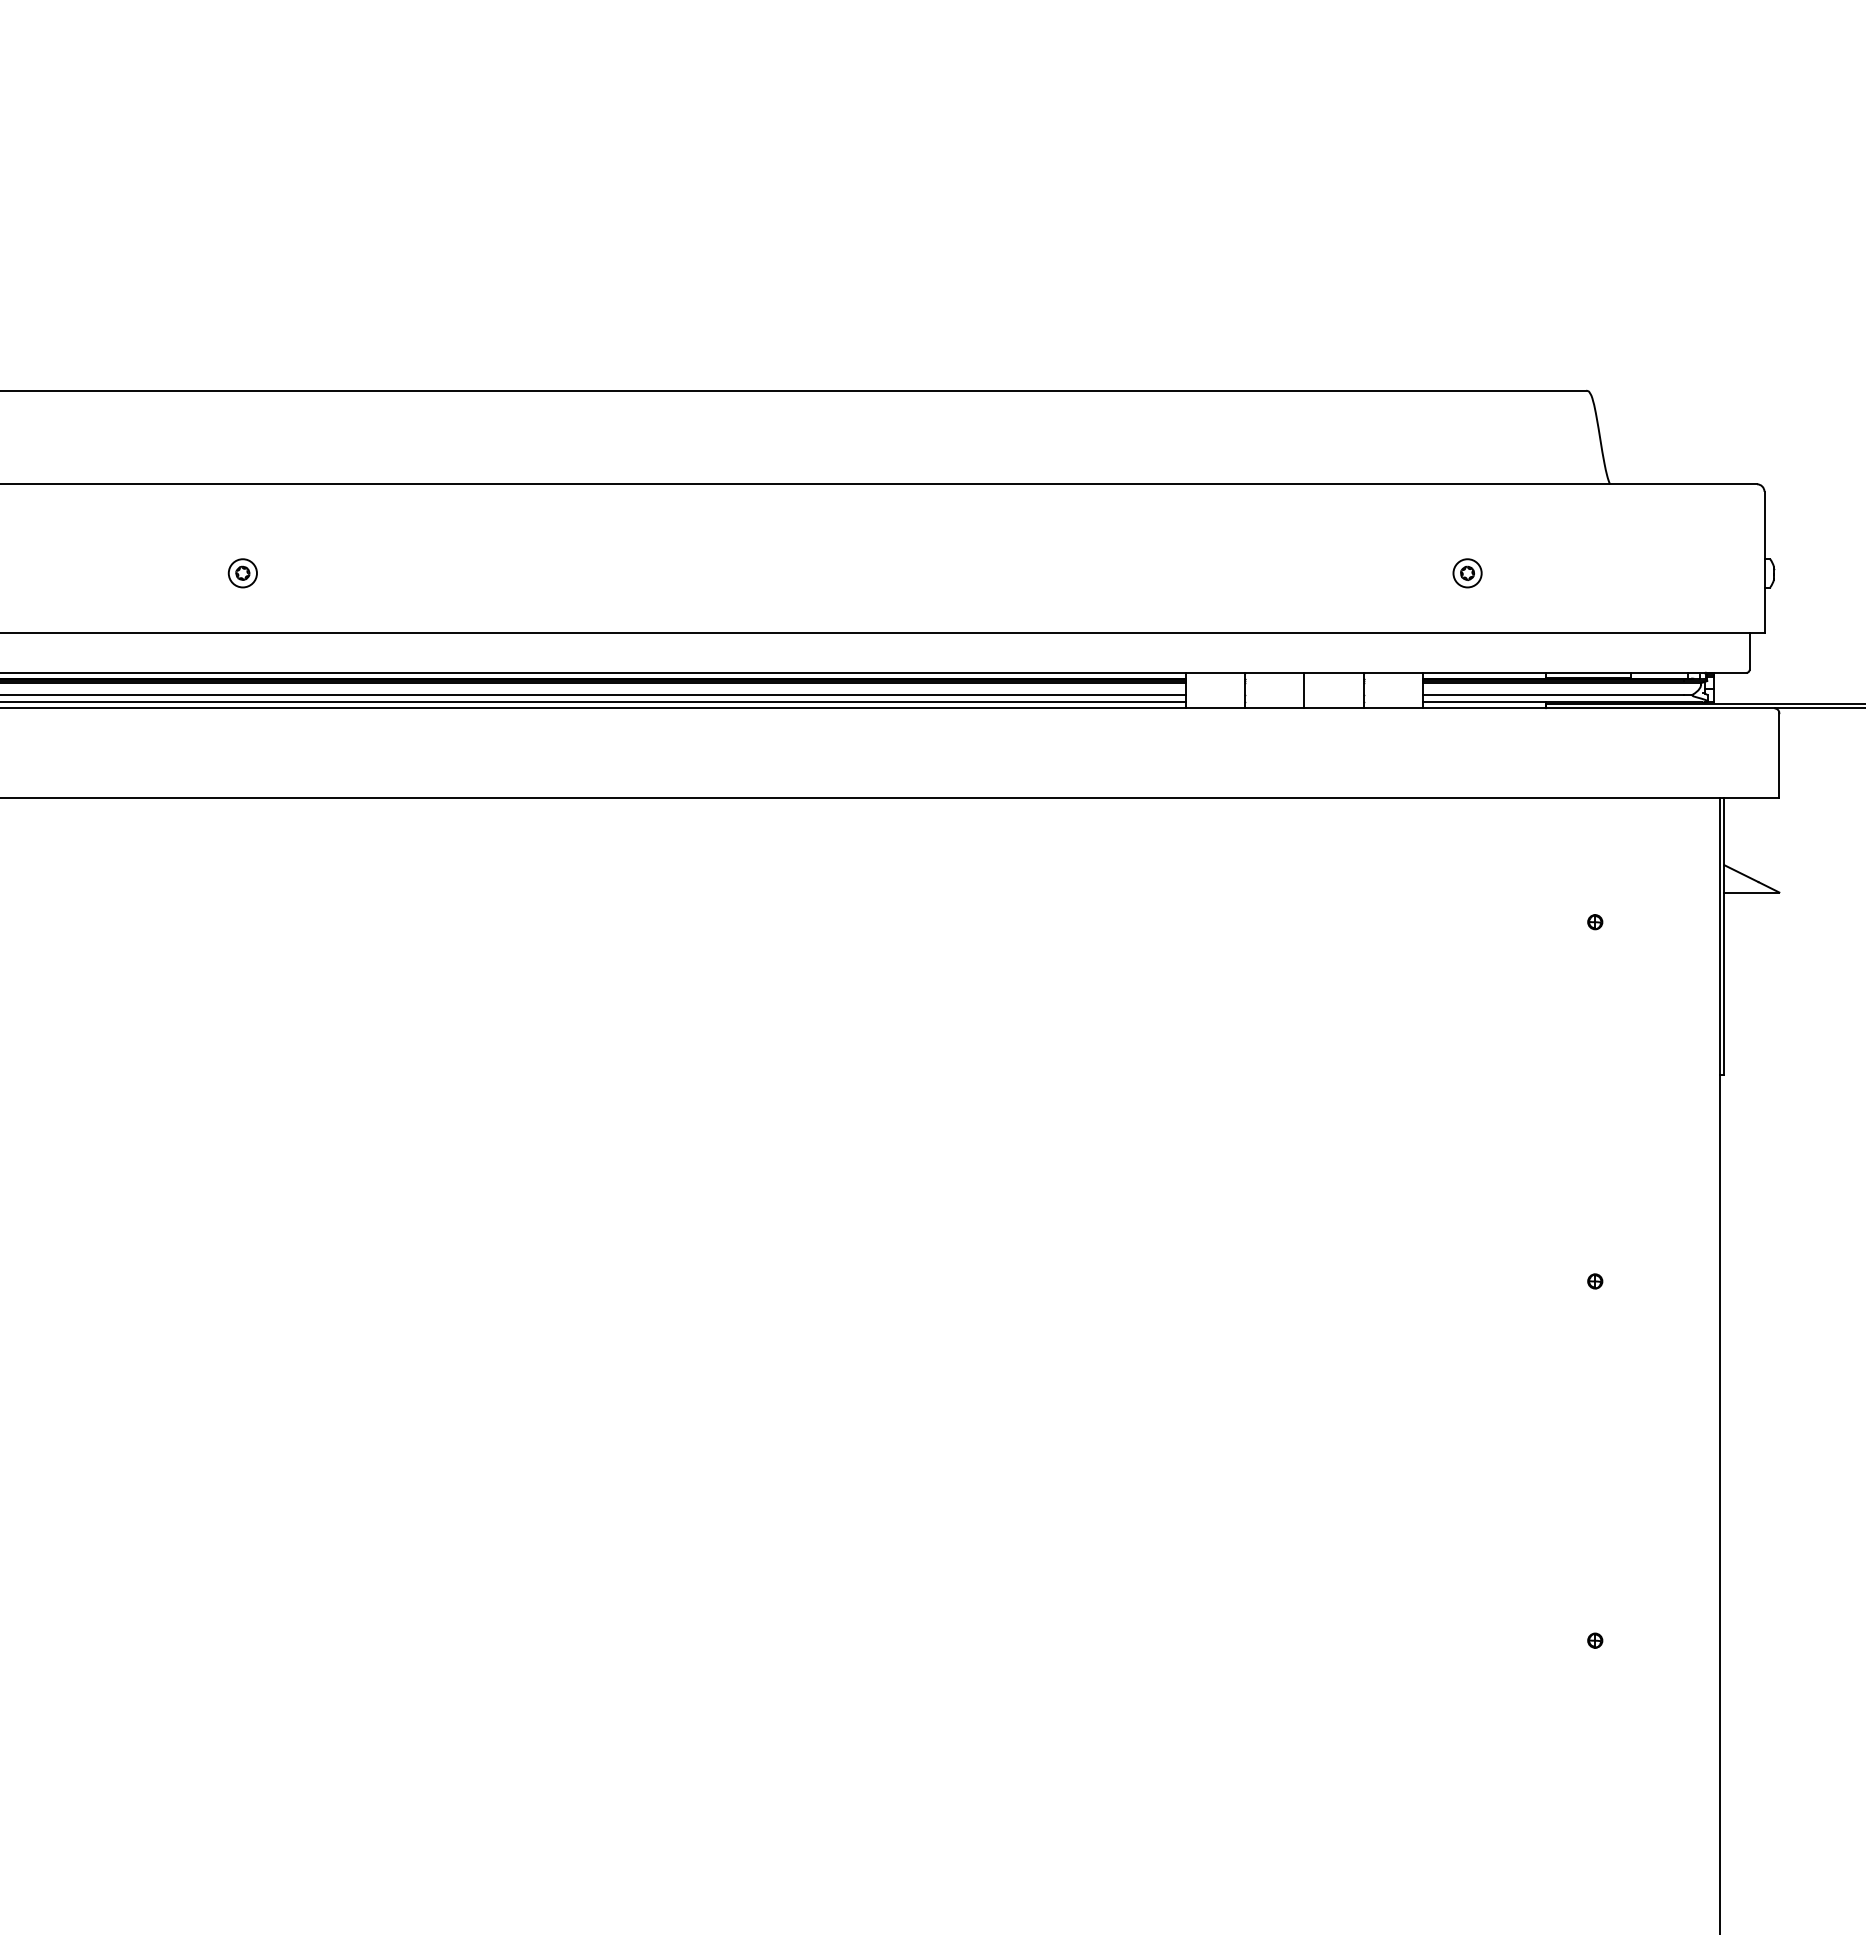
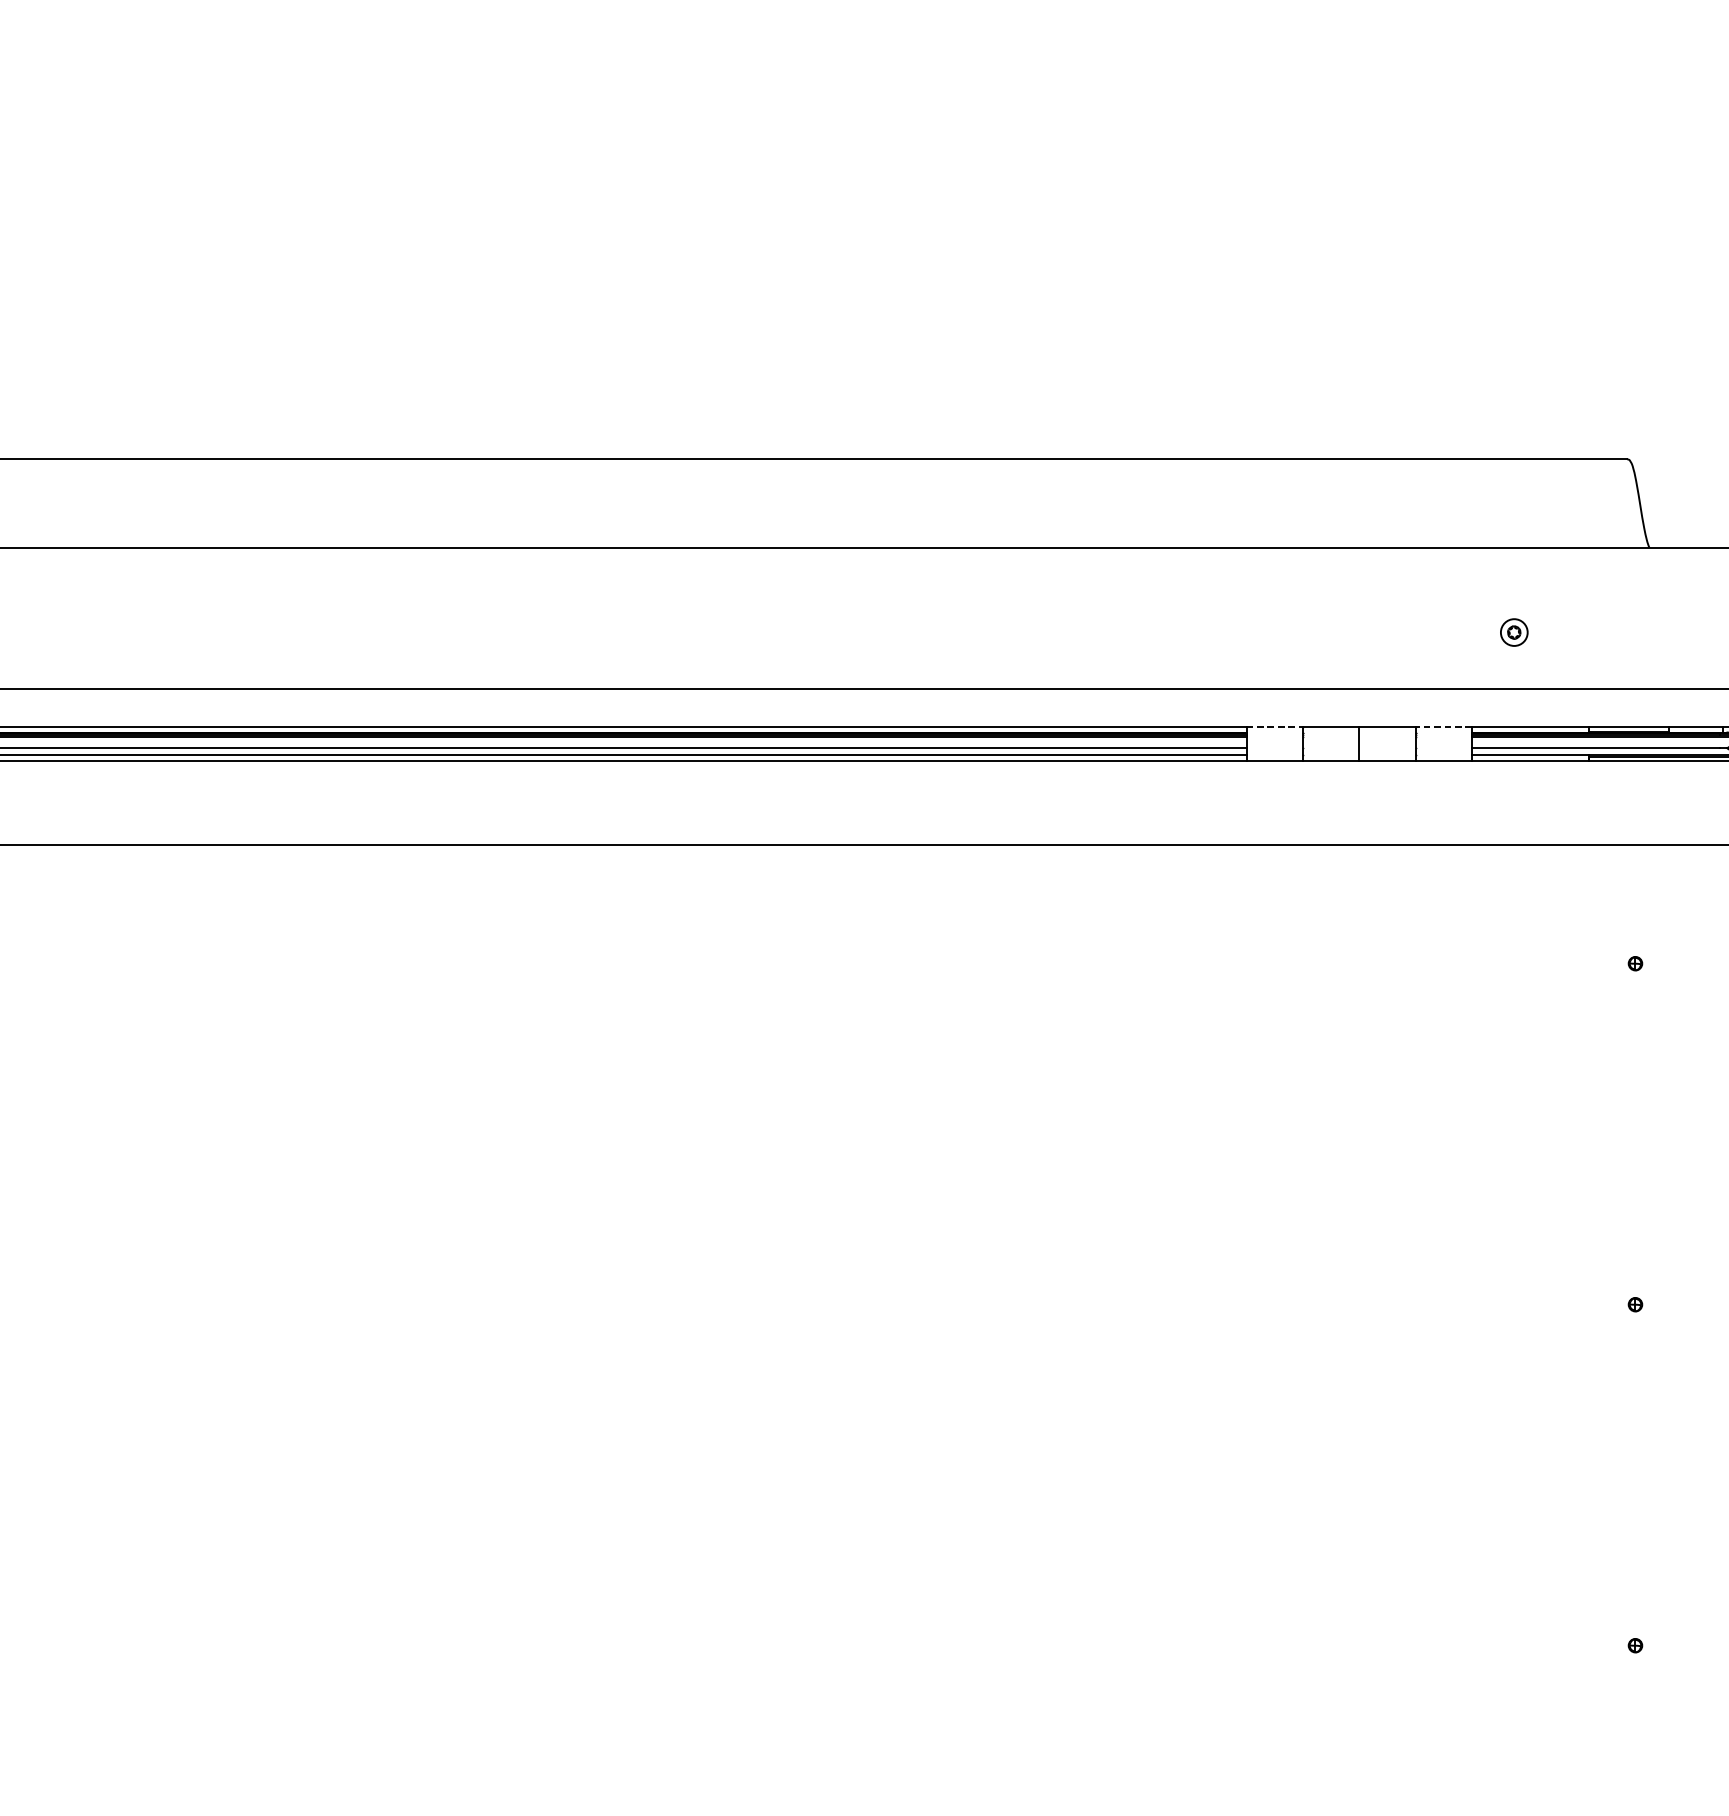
part: (242, 573) -> (351, 632), removed
line: (1215, 672) -> (1275, 726), solid -> dashed
line: (1393, 672) -> (1443, 726), solid -> dashed

